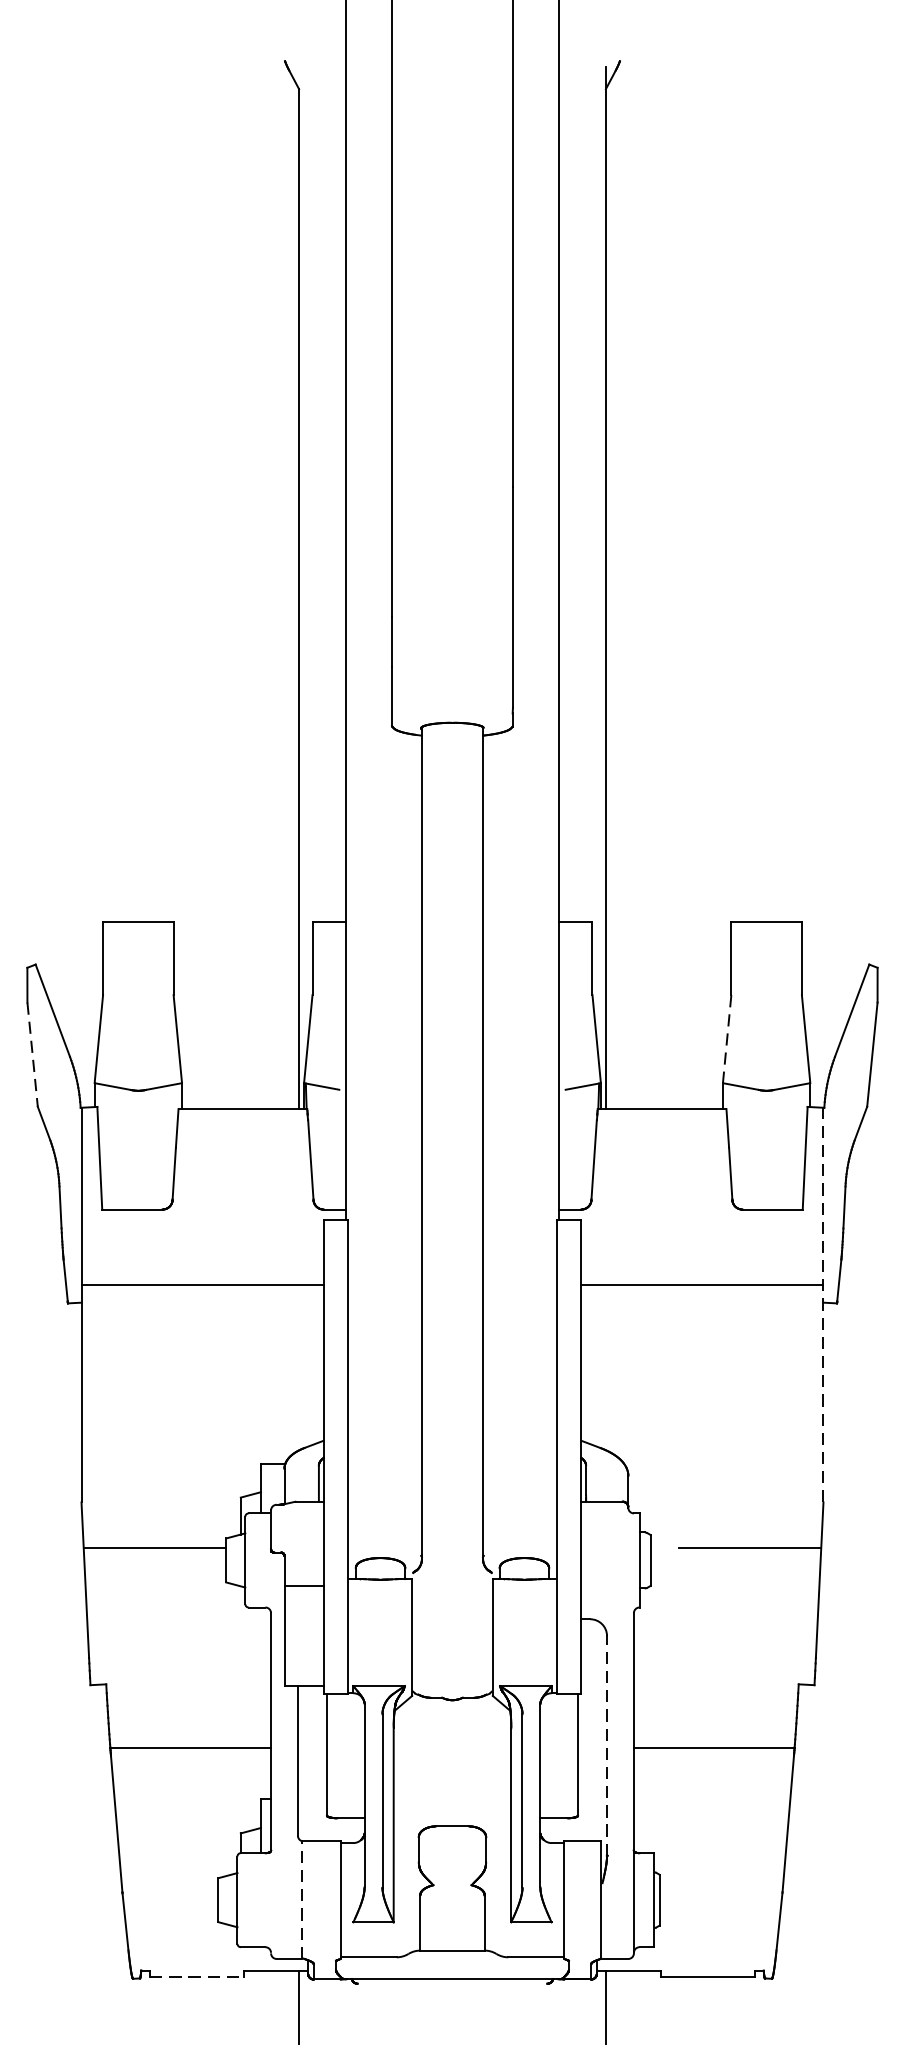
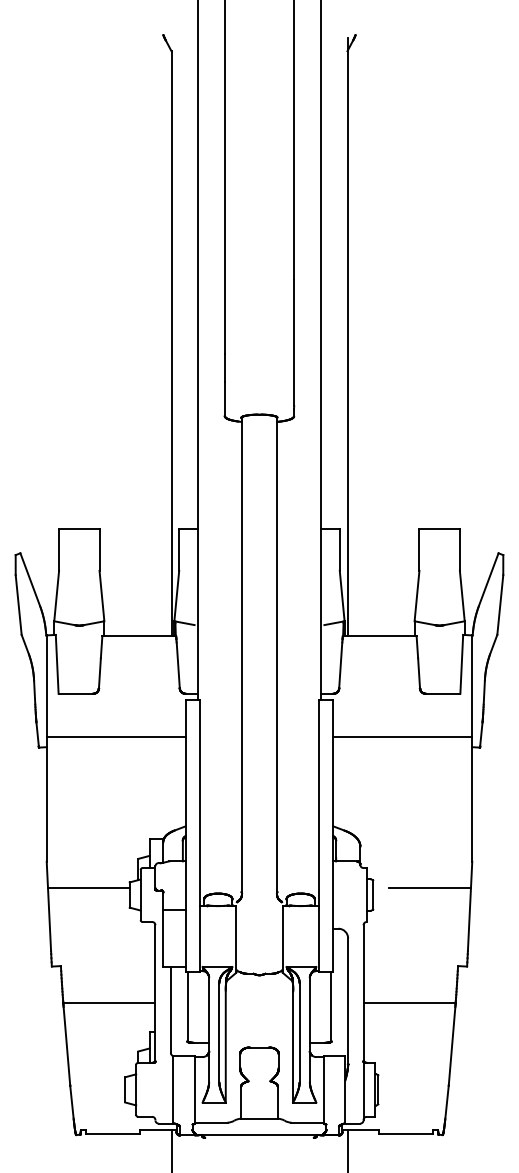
line: (726, 1039) -> (416, 596), dashed -> solid
line: (32, 1055) -> (18, 605), dashed -> solid
line: (823, 1304) -> (472, 748), dashed -> solid
line: (607, 1744) -> (348, 1000), dashed -> solid
line: (302, 1899) -> (173, 1089), dashed -> solid
line: (197, 1977) -> (113, 1134), dashed -> solid

